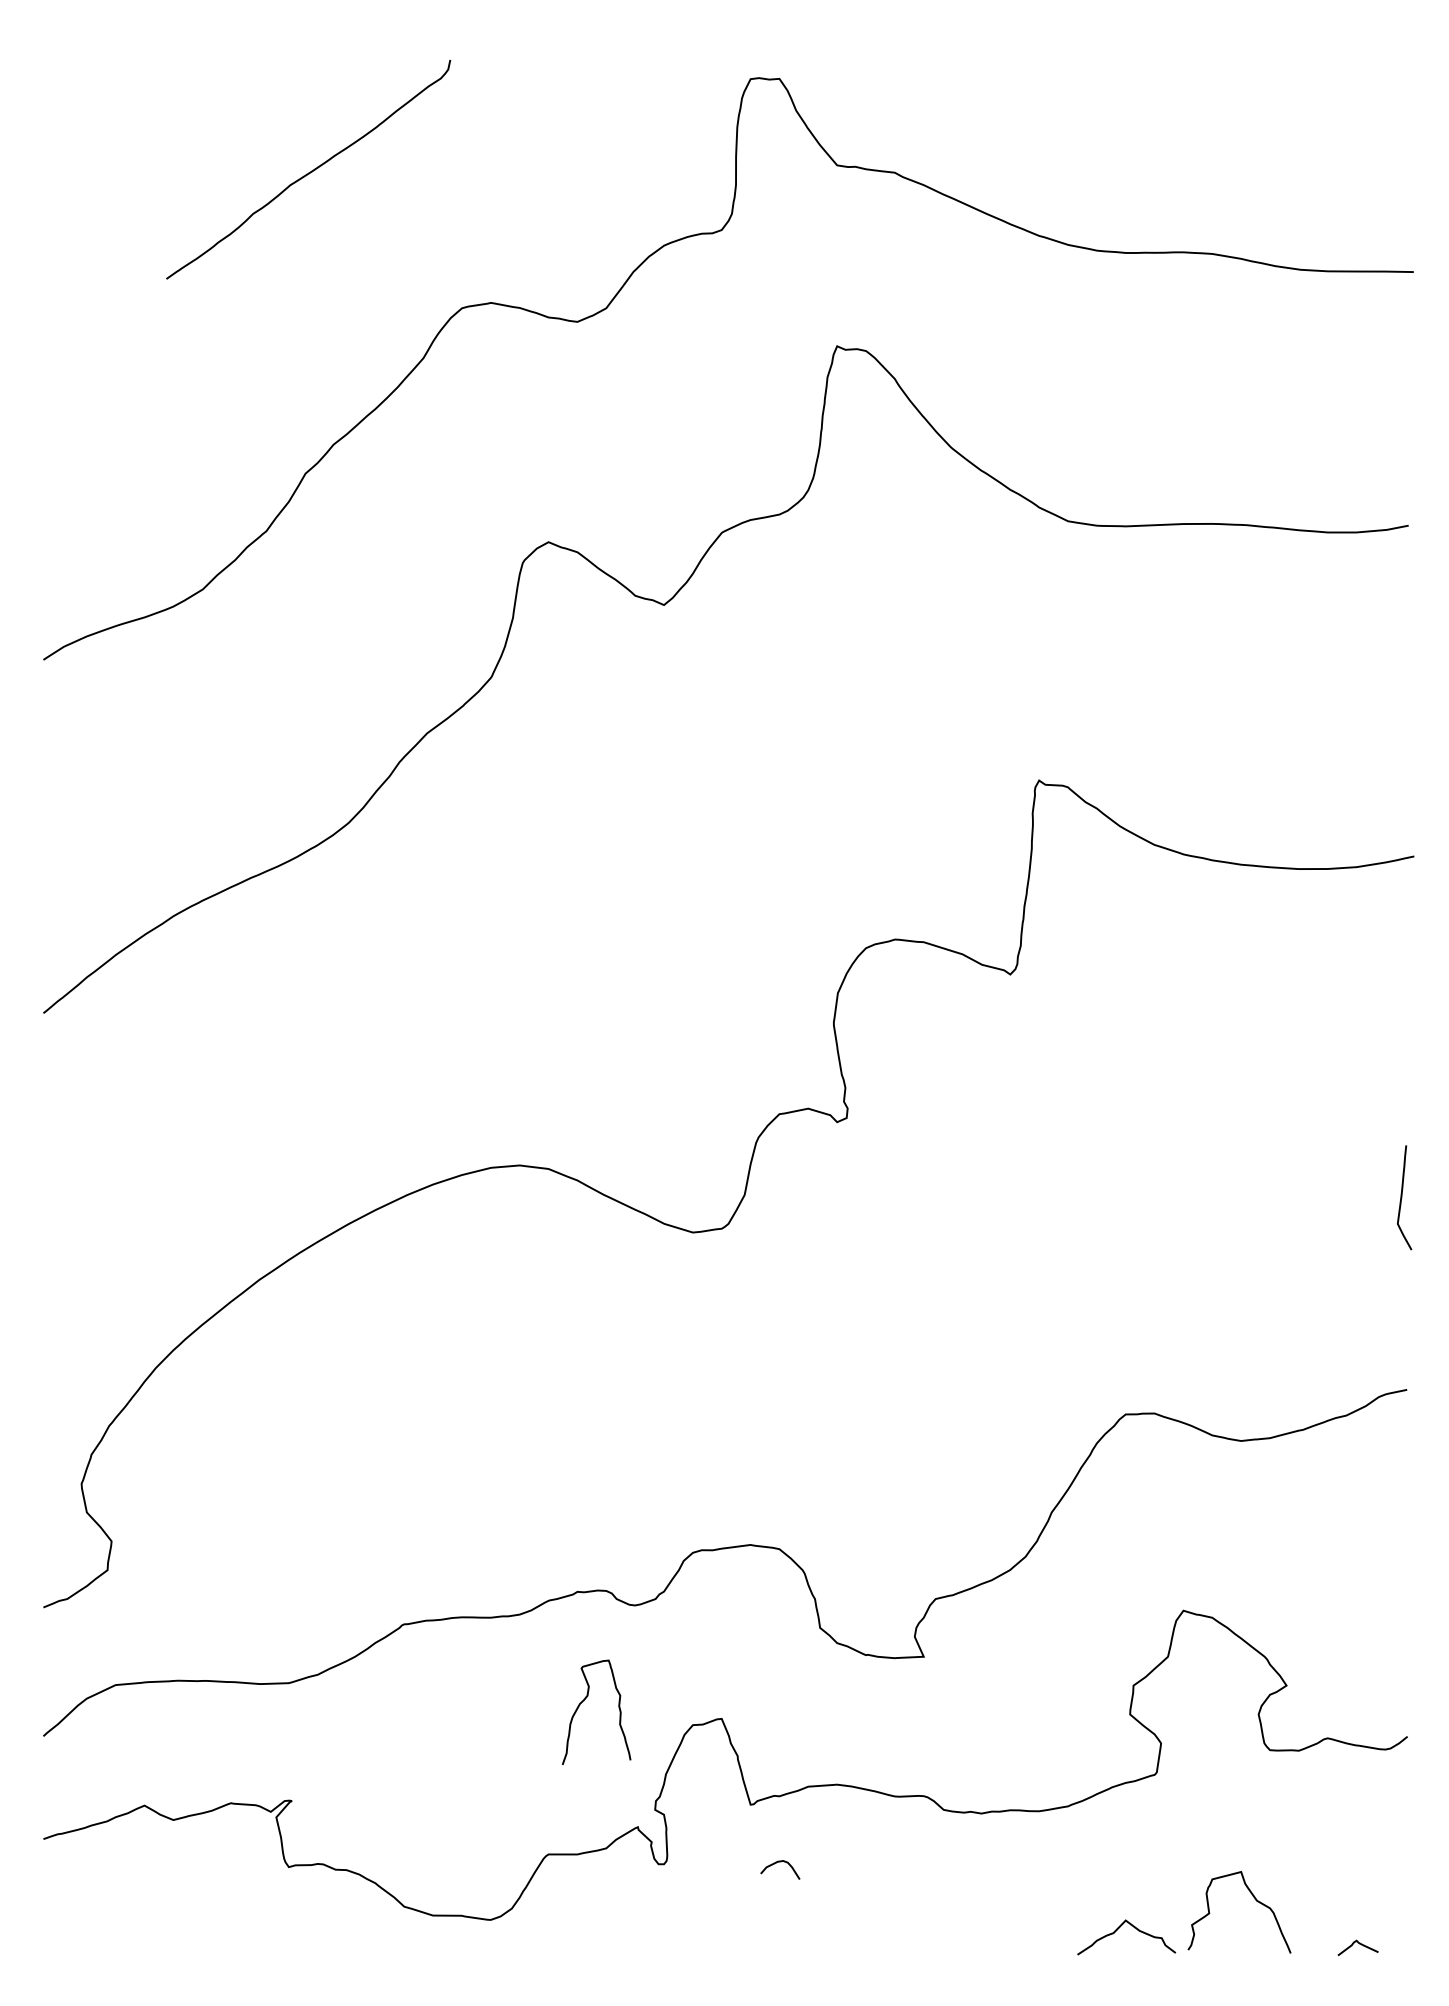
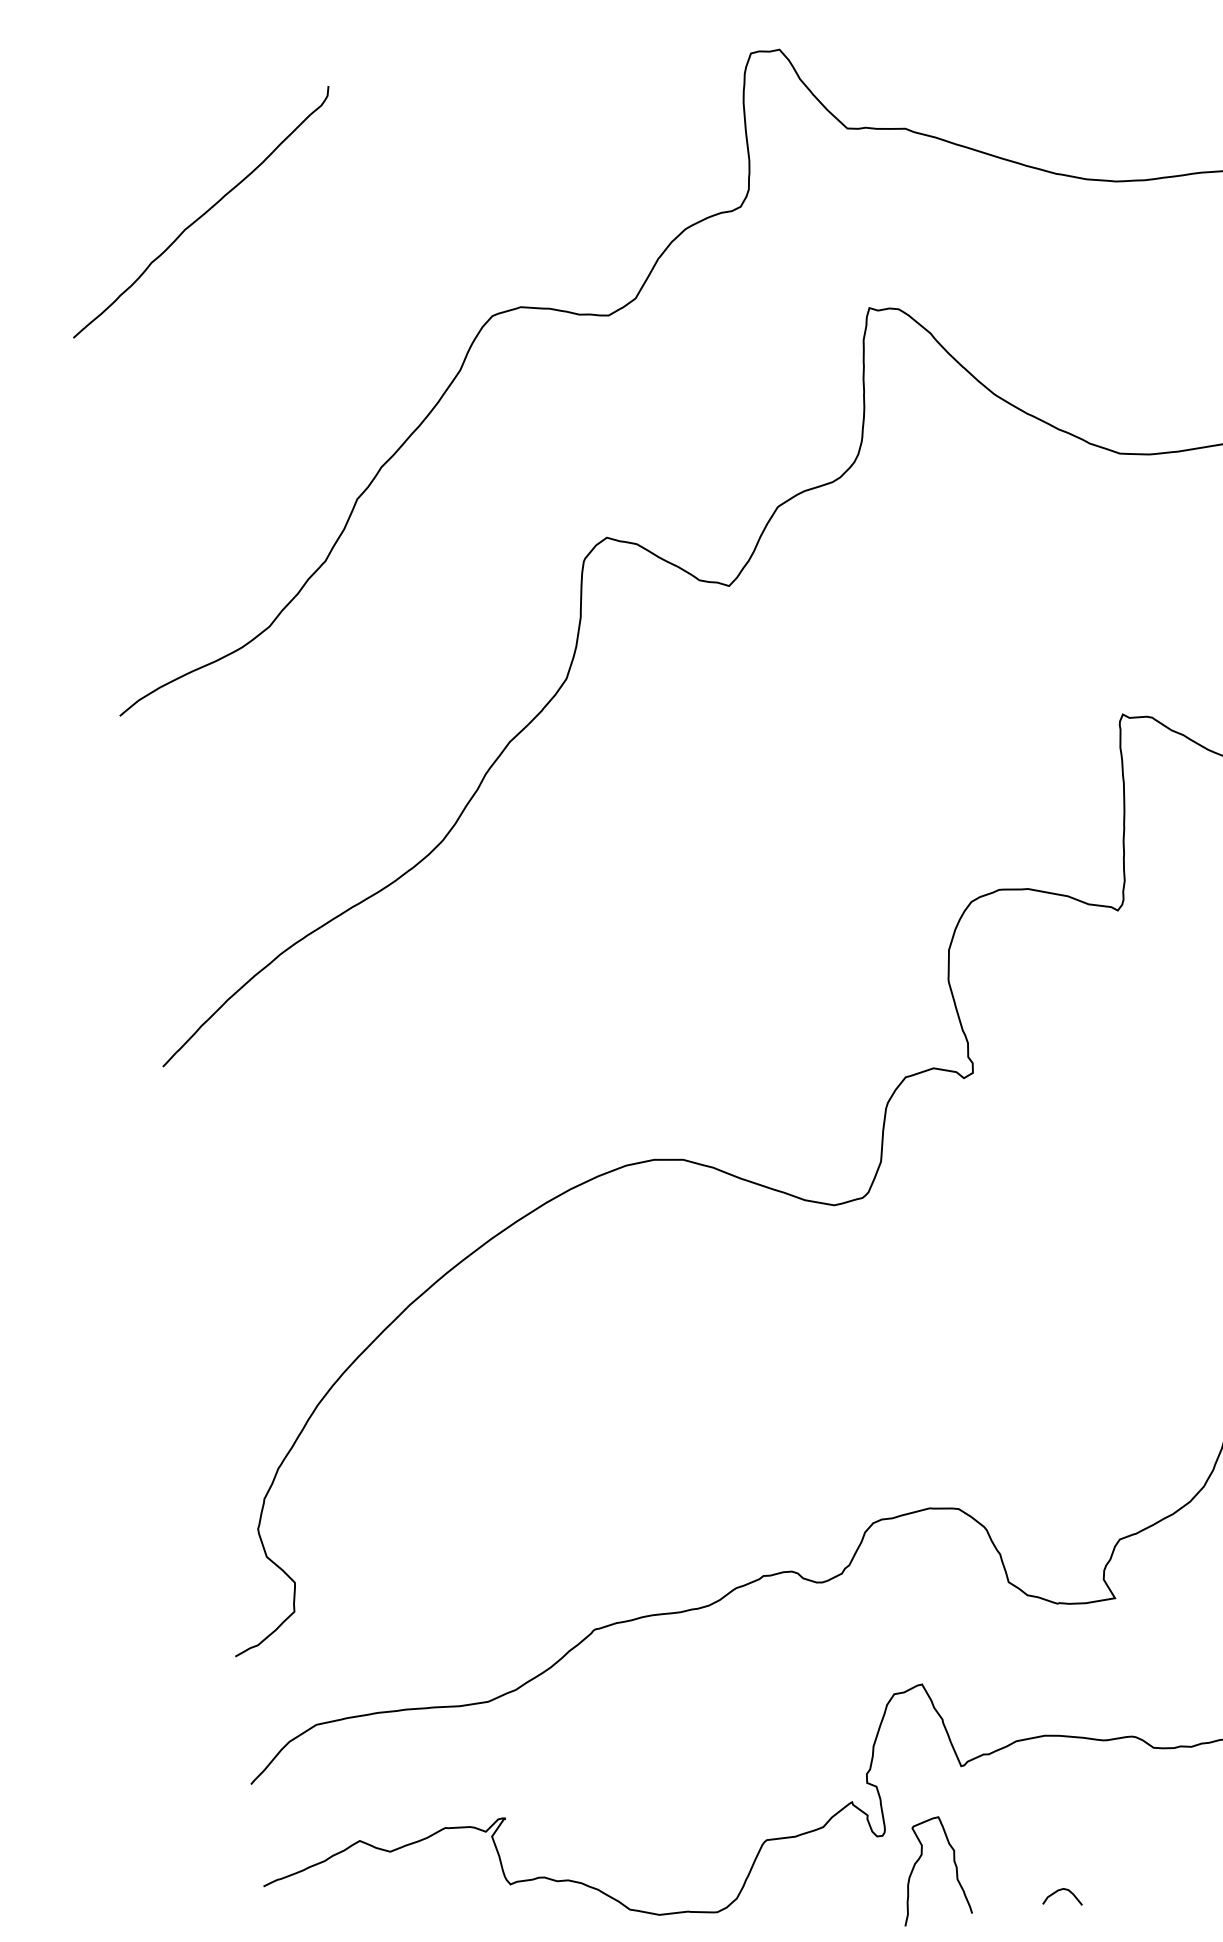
curve: (310, 171) -> (203, 213), moved
curve: (585, 1699) -> (920, 1858), moved
curve: (780, 1862) -> (1061, 1890), moved

